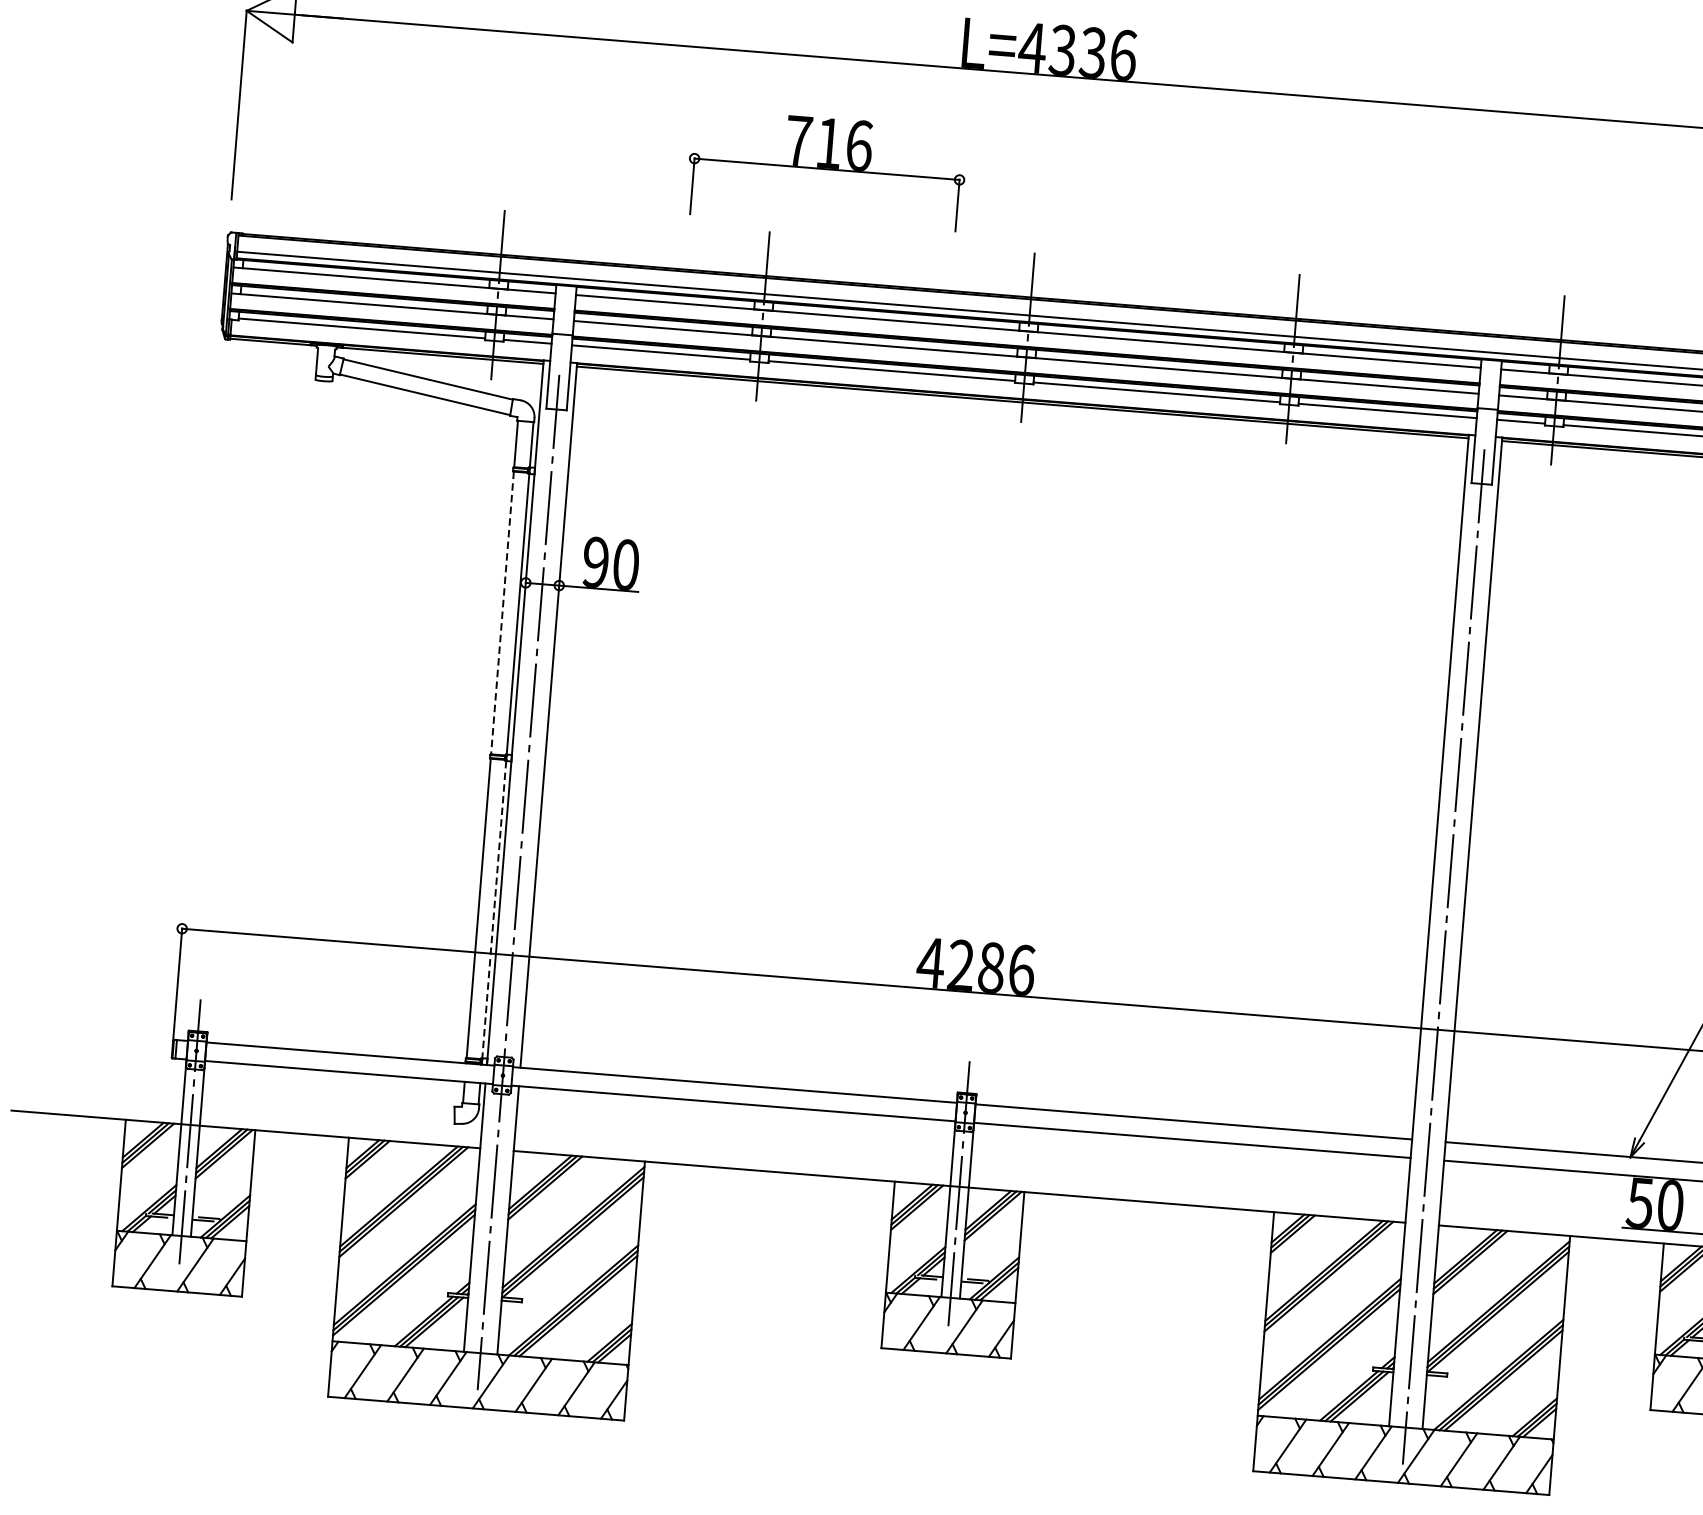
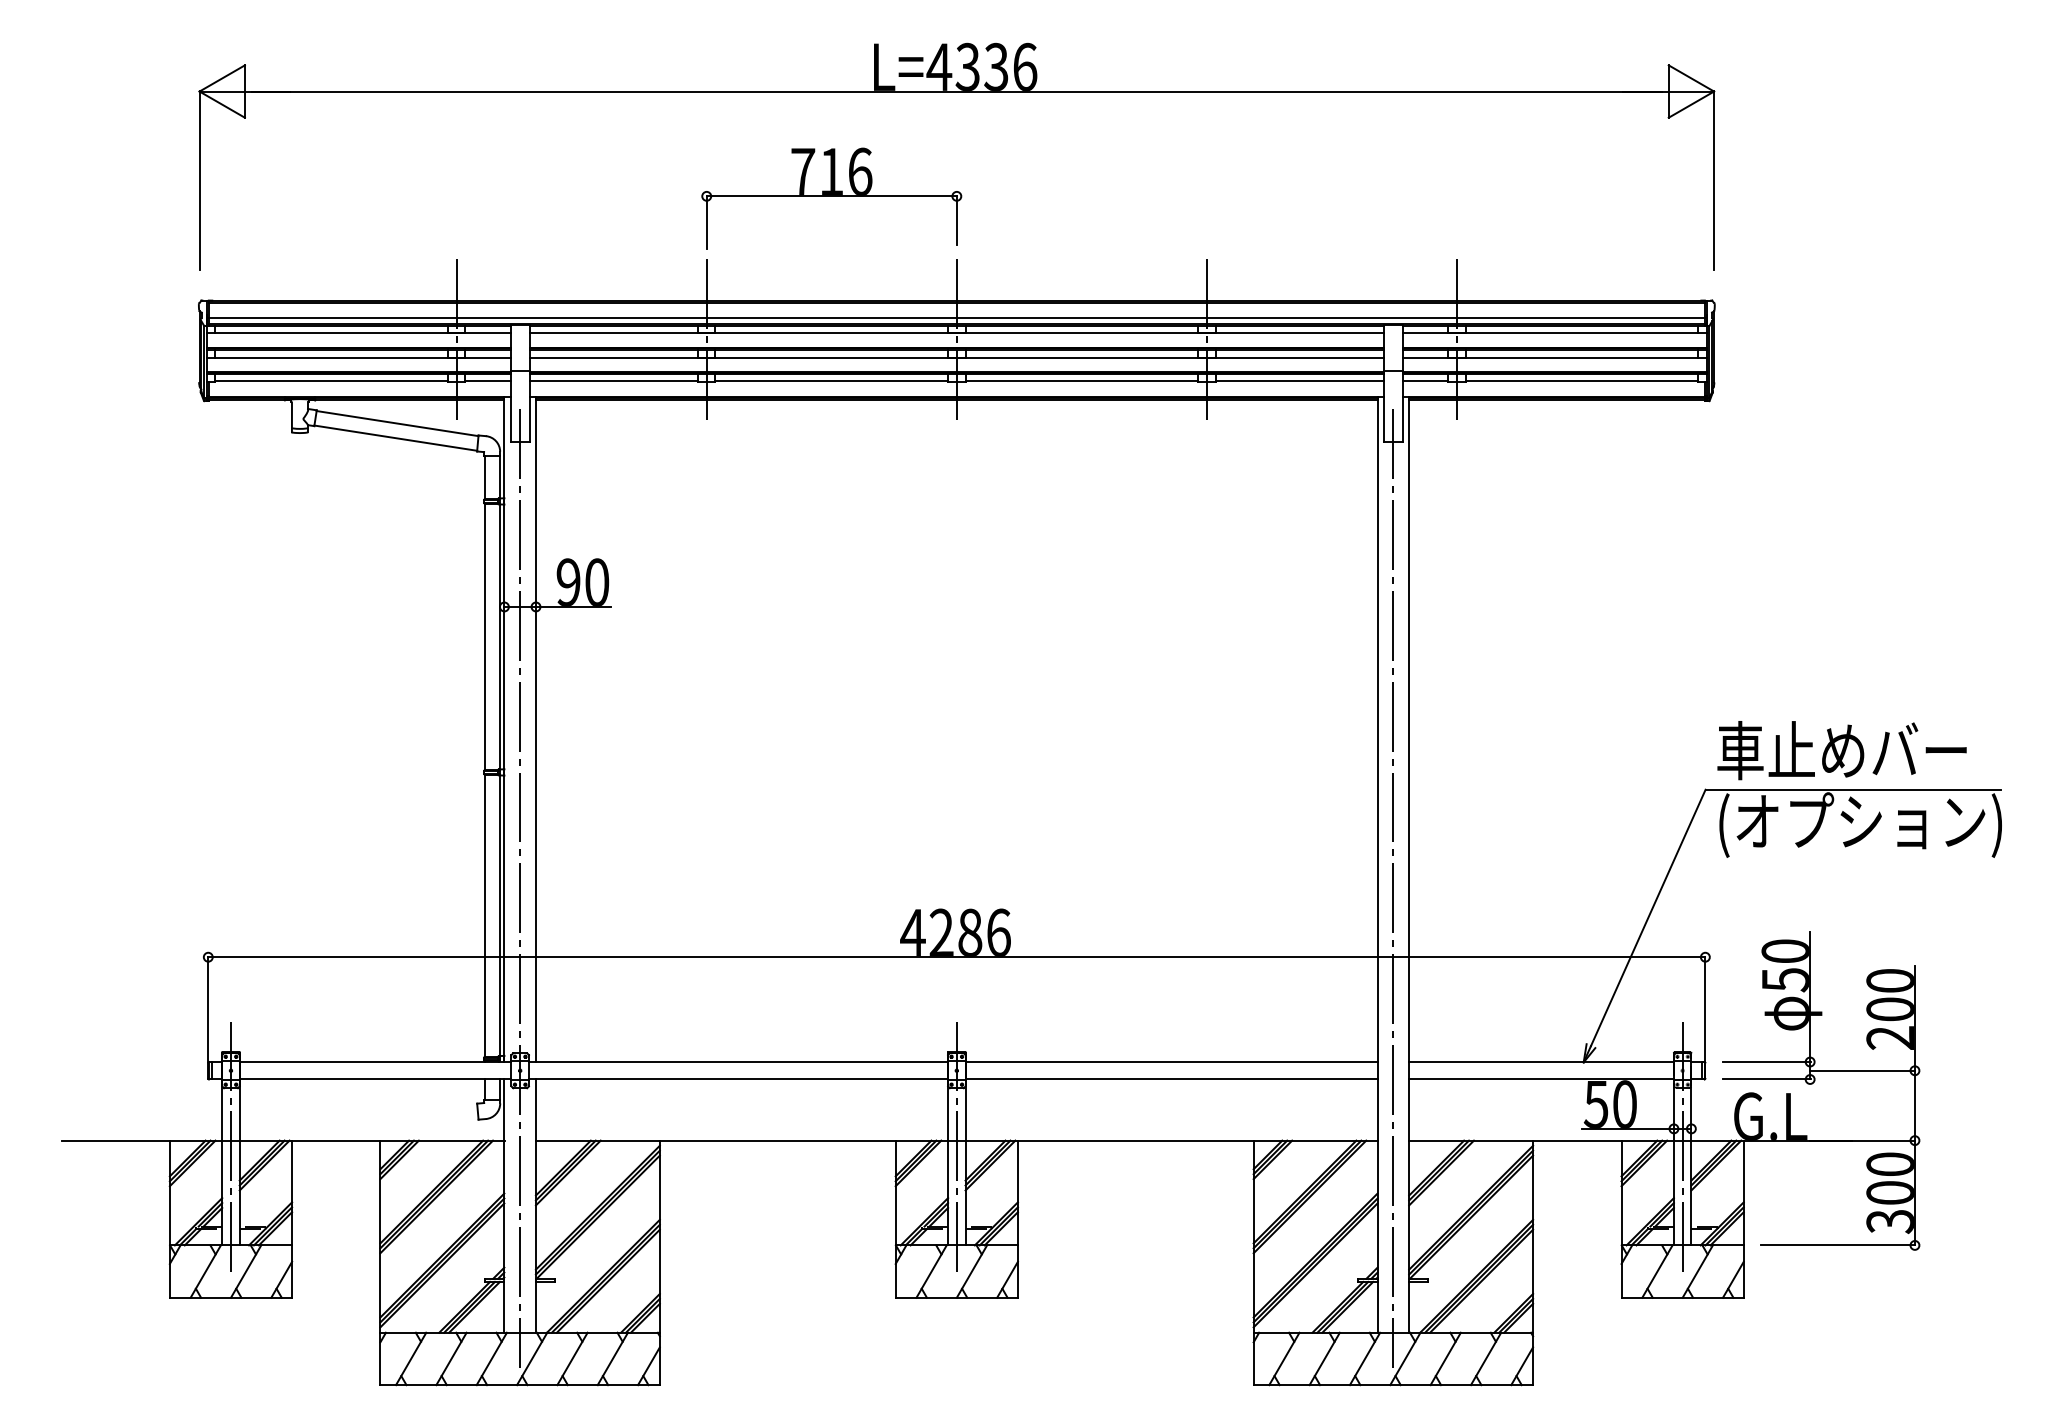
part: (826, 171) -> (831, 198), moved
line: (502, 613) -> (484, 637), dashed -> solid
line: (494, 910) -> (499, 916), dashed -> solid

